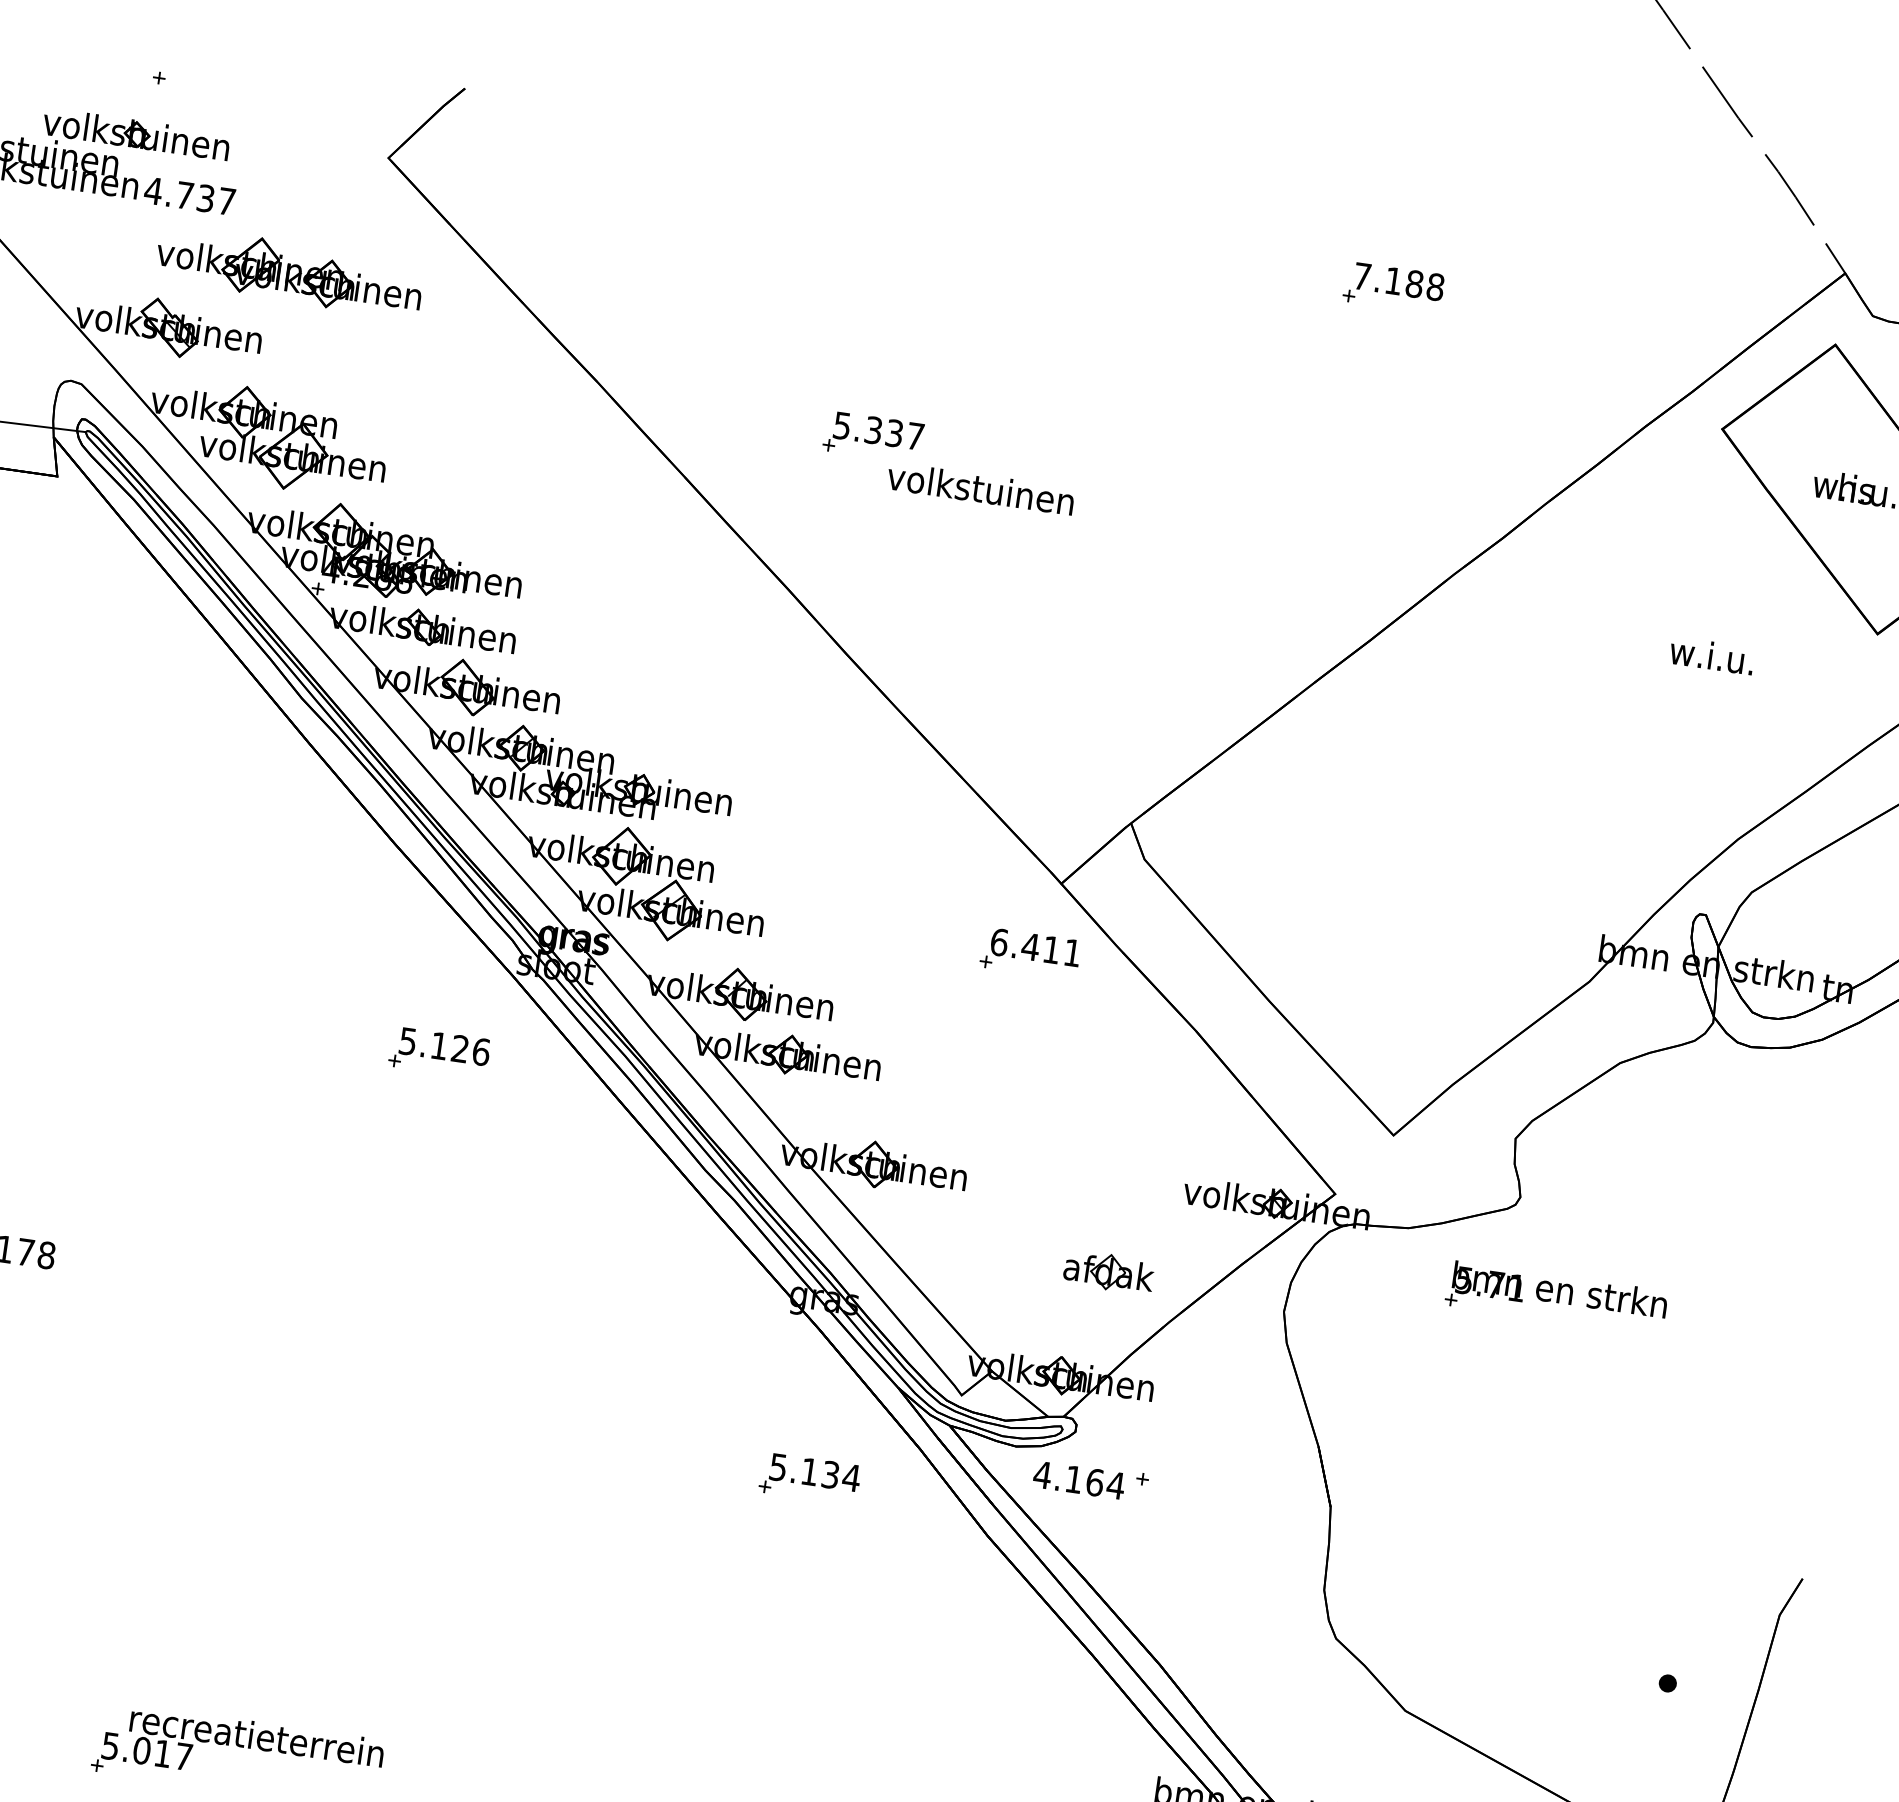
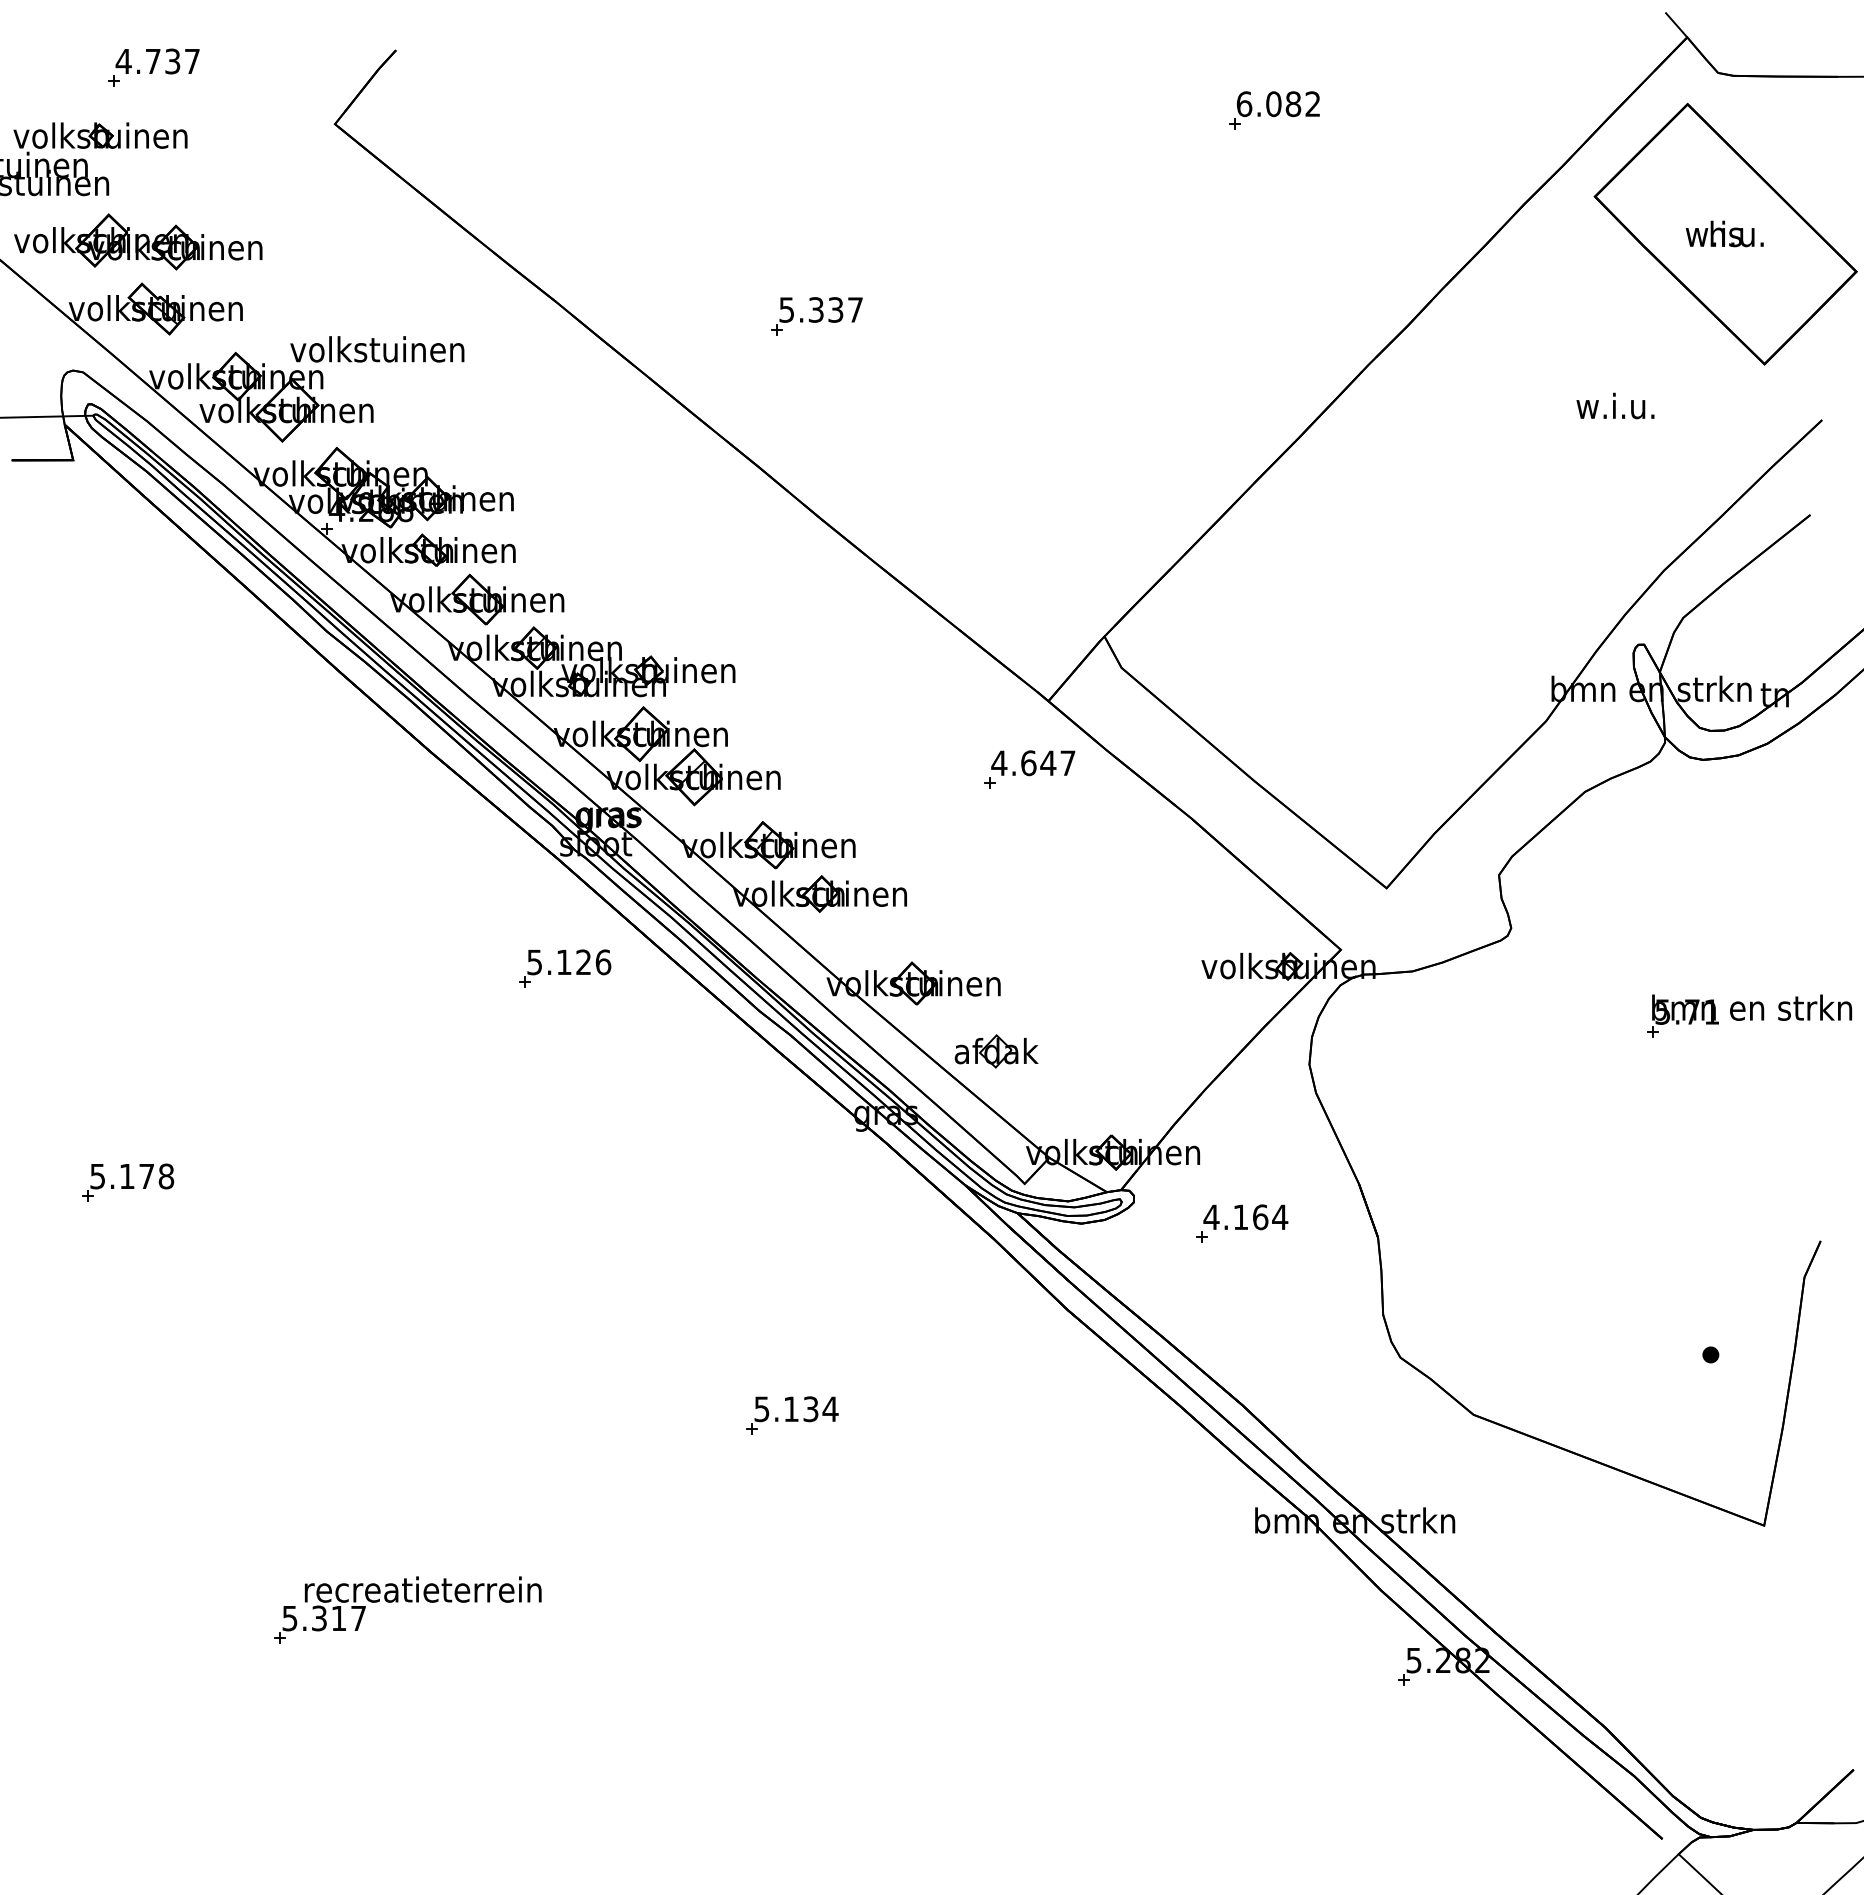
text: (189, 196) -> (157, 61), moved
part: (289, 271) -> (138, 241), moved
text: (1398, 282) -> (1278, 104), 7.188 -> 6.082
text: (980, 488) -> (377, 349), moved
text: (1035, 947) -> (1033, 763), 6.411 -> 4.647
part: (439, 1052) -> (565, 968), moved
part: (1108, 1272) -> (996, 1051), moved
part: (1556, 1297) -> (1749, 1015), moved
part: (810, 1478) -> (792, 1415), moved
text: (1078, 1480) -> (1245, 1217), moved
text: (142, 1750) -> (319, 1618), 5.017 -> 5.317

